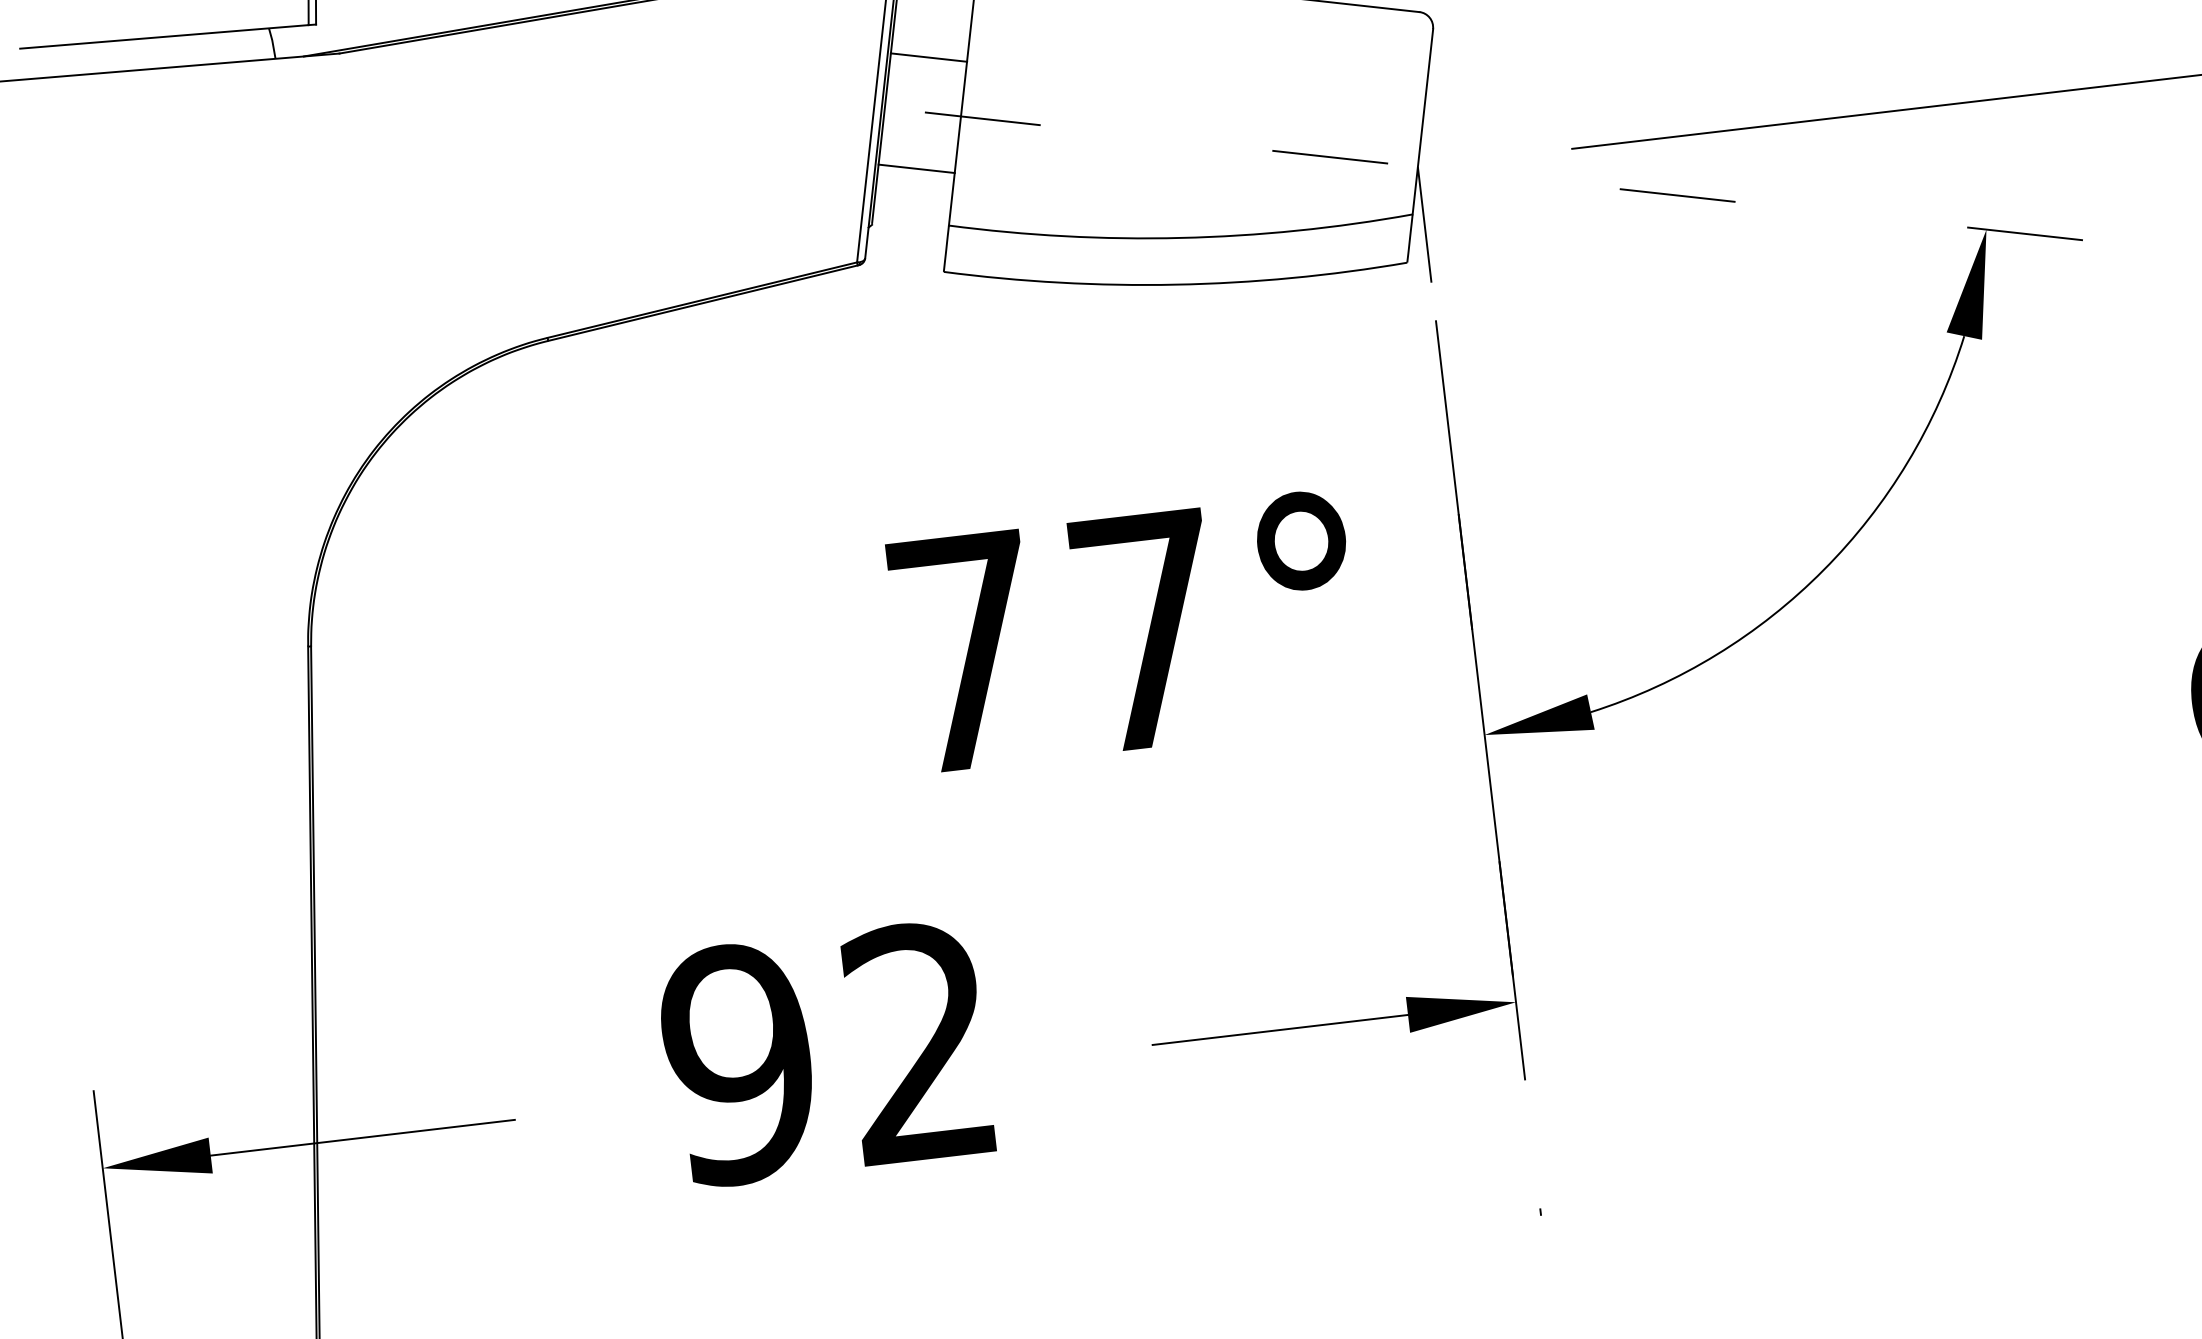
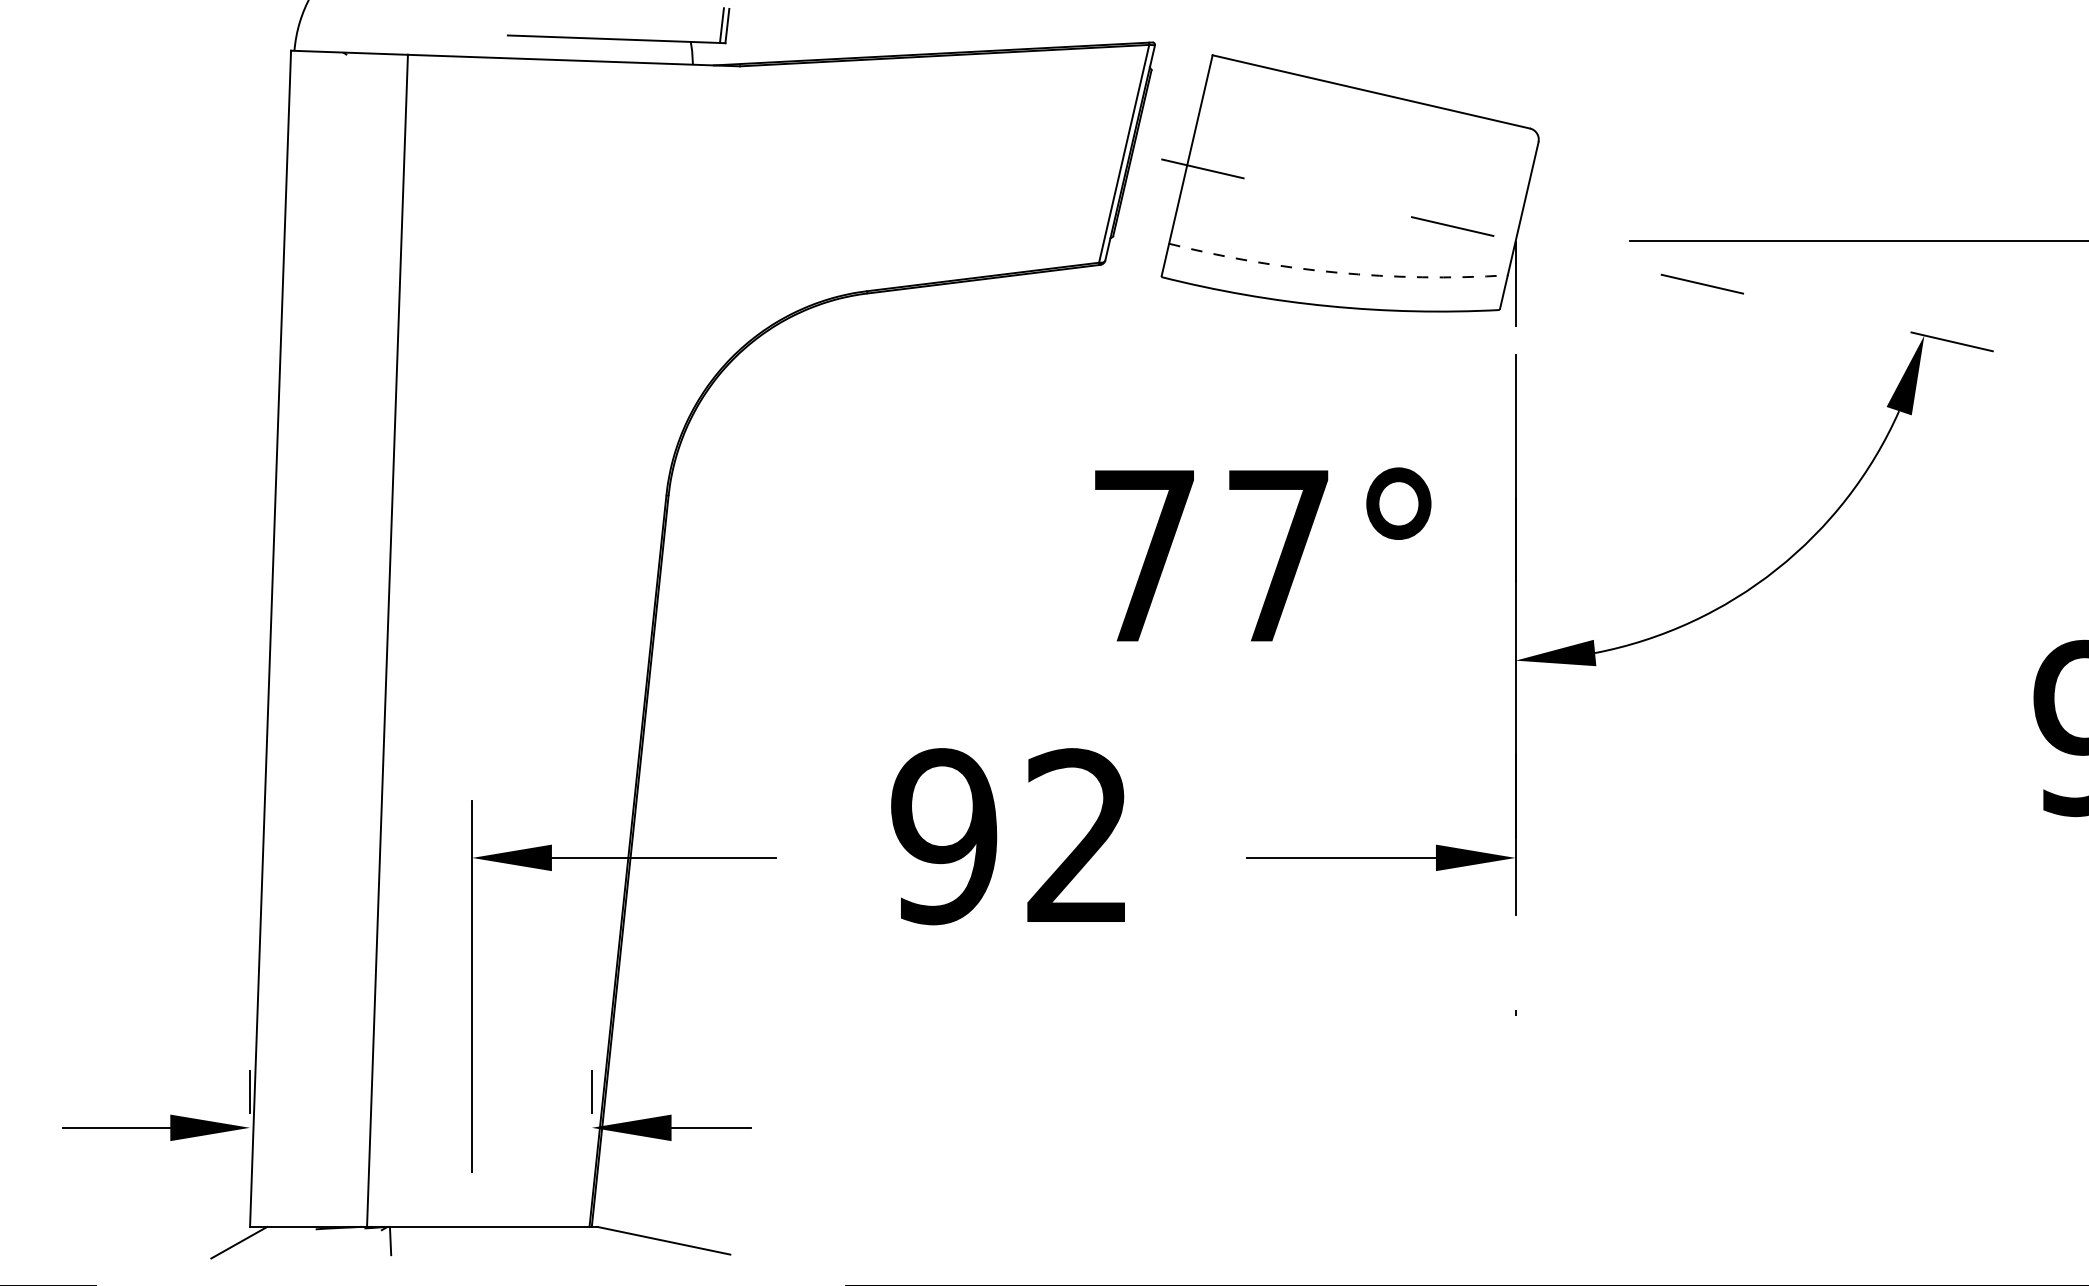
line: (928, 57) -> (1168, 119), removed
line: (916, 168) -> (1150, 199), removed
arc: (1181, 237) -> (1337, 272), solid -> dashed

